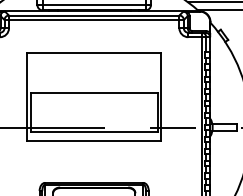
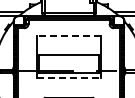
line: (95, 52) -> (69, 35), solid -> dashed
line: (95, 140) -> (69, 77), solid -> dashed

